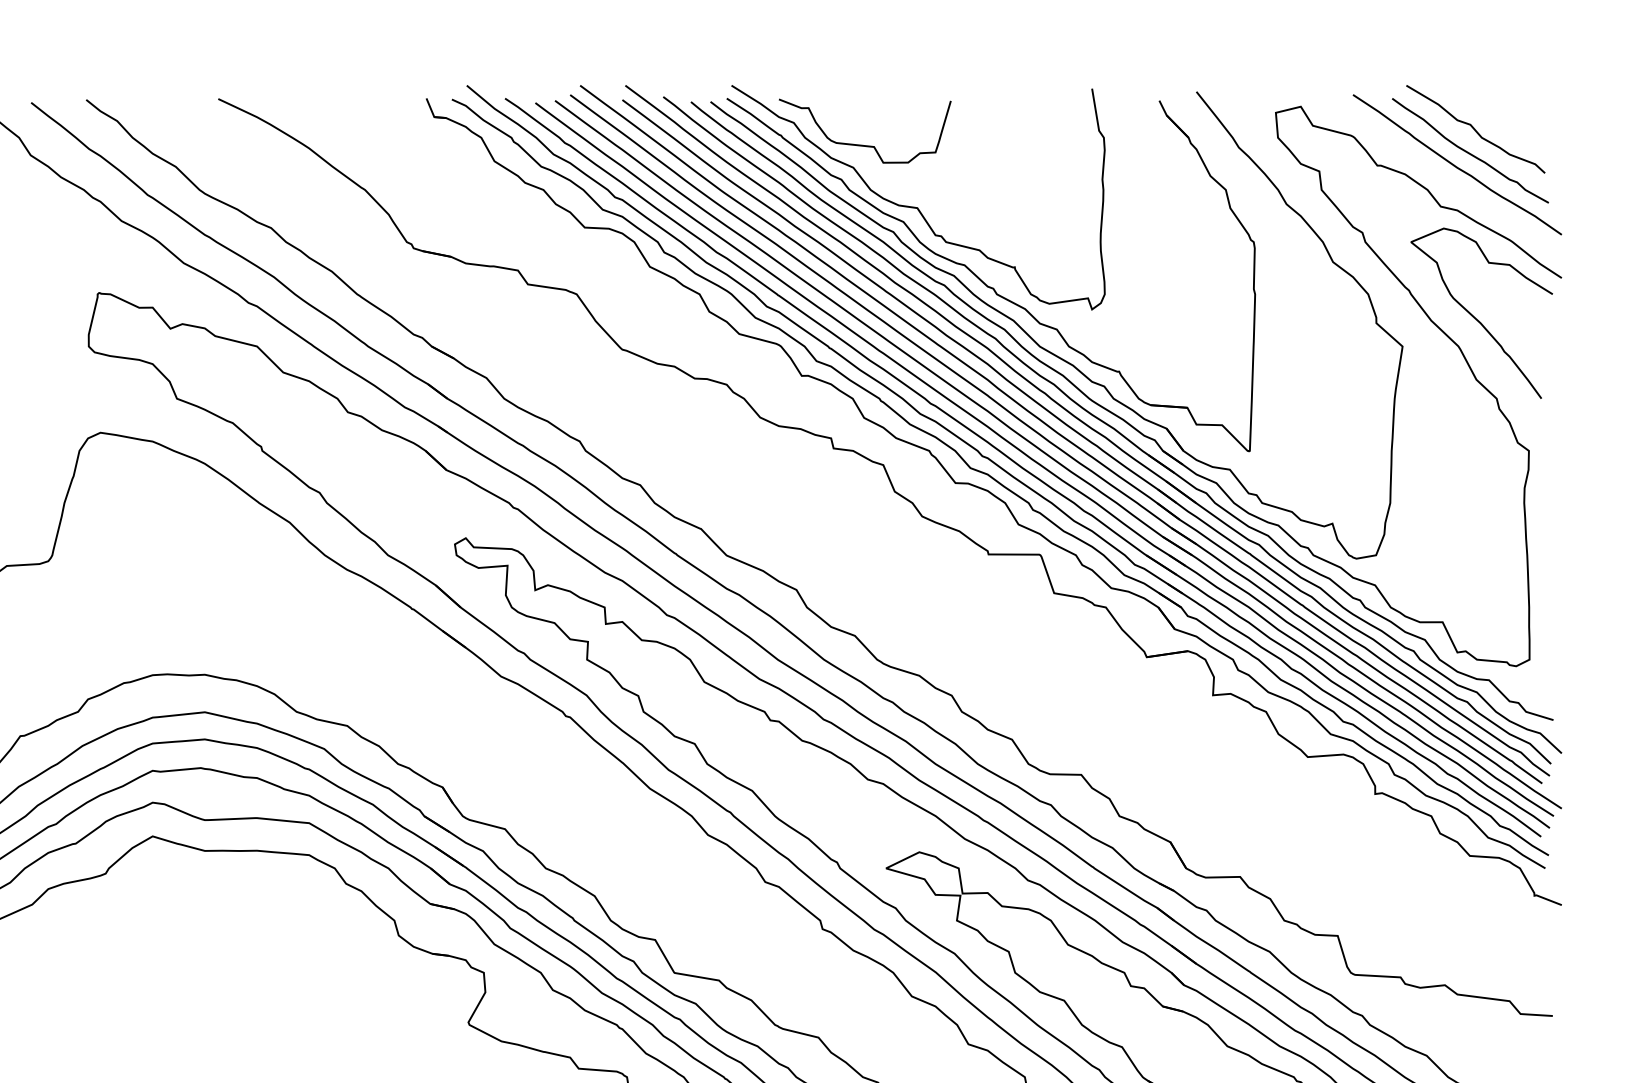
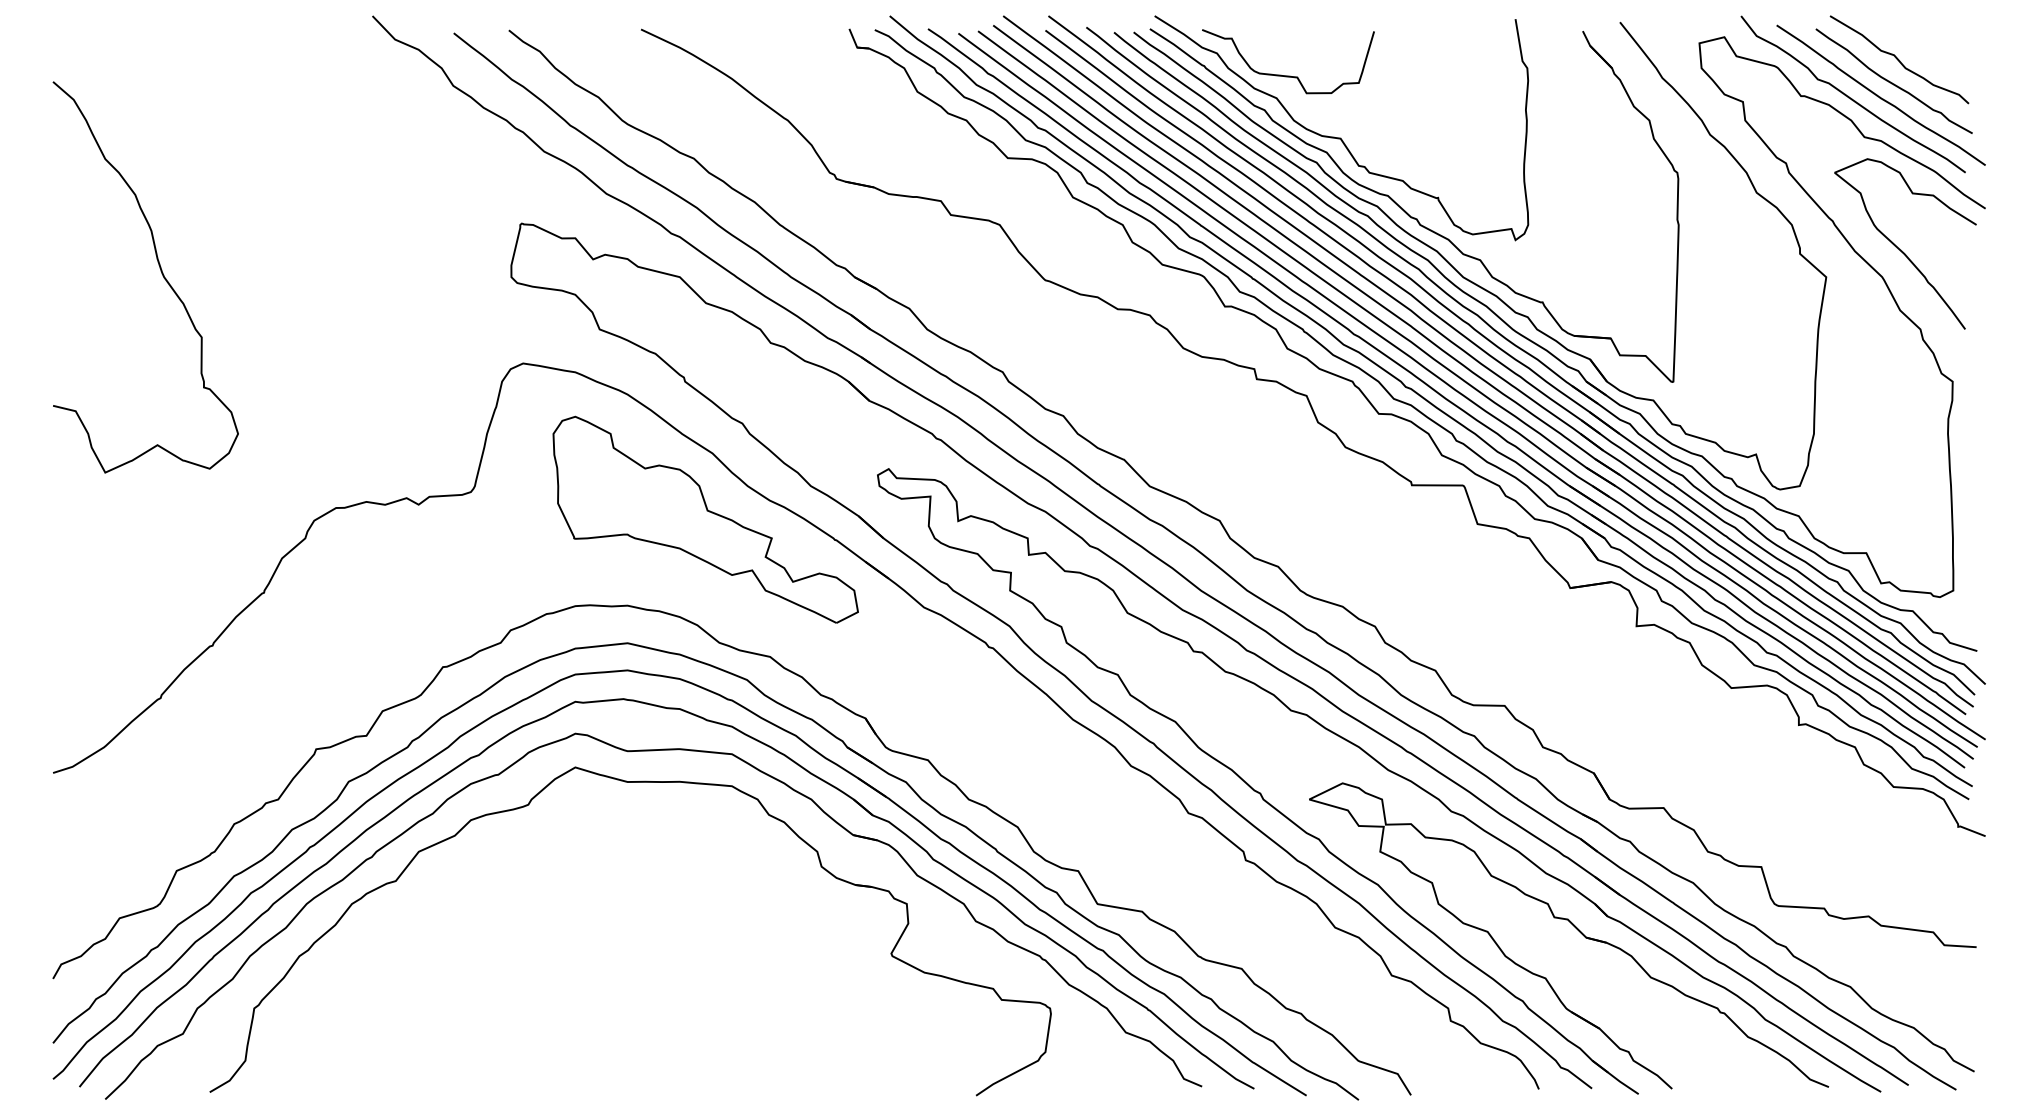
curve: (1425, 165) -> (1849, 96), added
part: (282, 588) -> (705, 519), added

